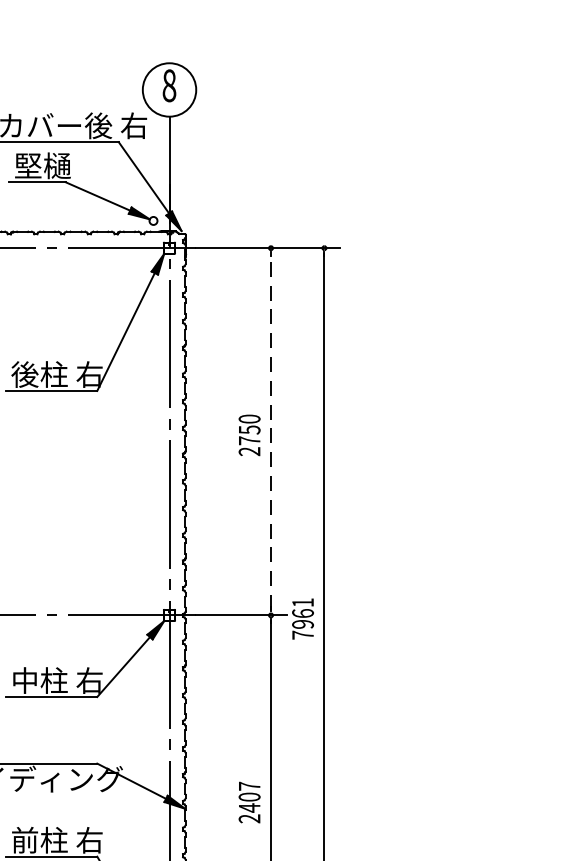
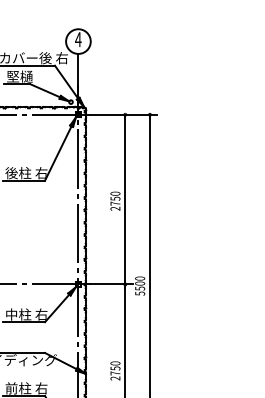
text: (169, 85) -> (78, 39), 8 -> 4
line: (271, 431) -> (125, 199), dashed -> solid
text: (303, 617) -> (140, 285), 7961 -> 5500
text: (249, 797) -> (115, 368), 2407 -> 2750

